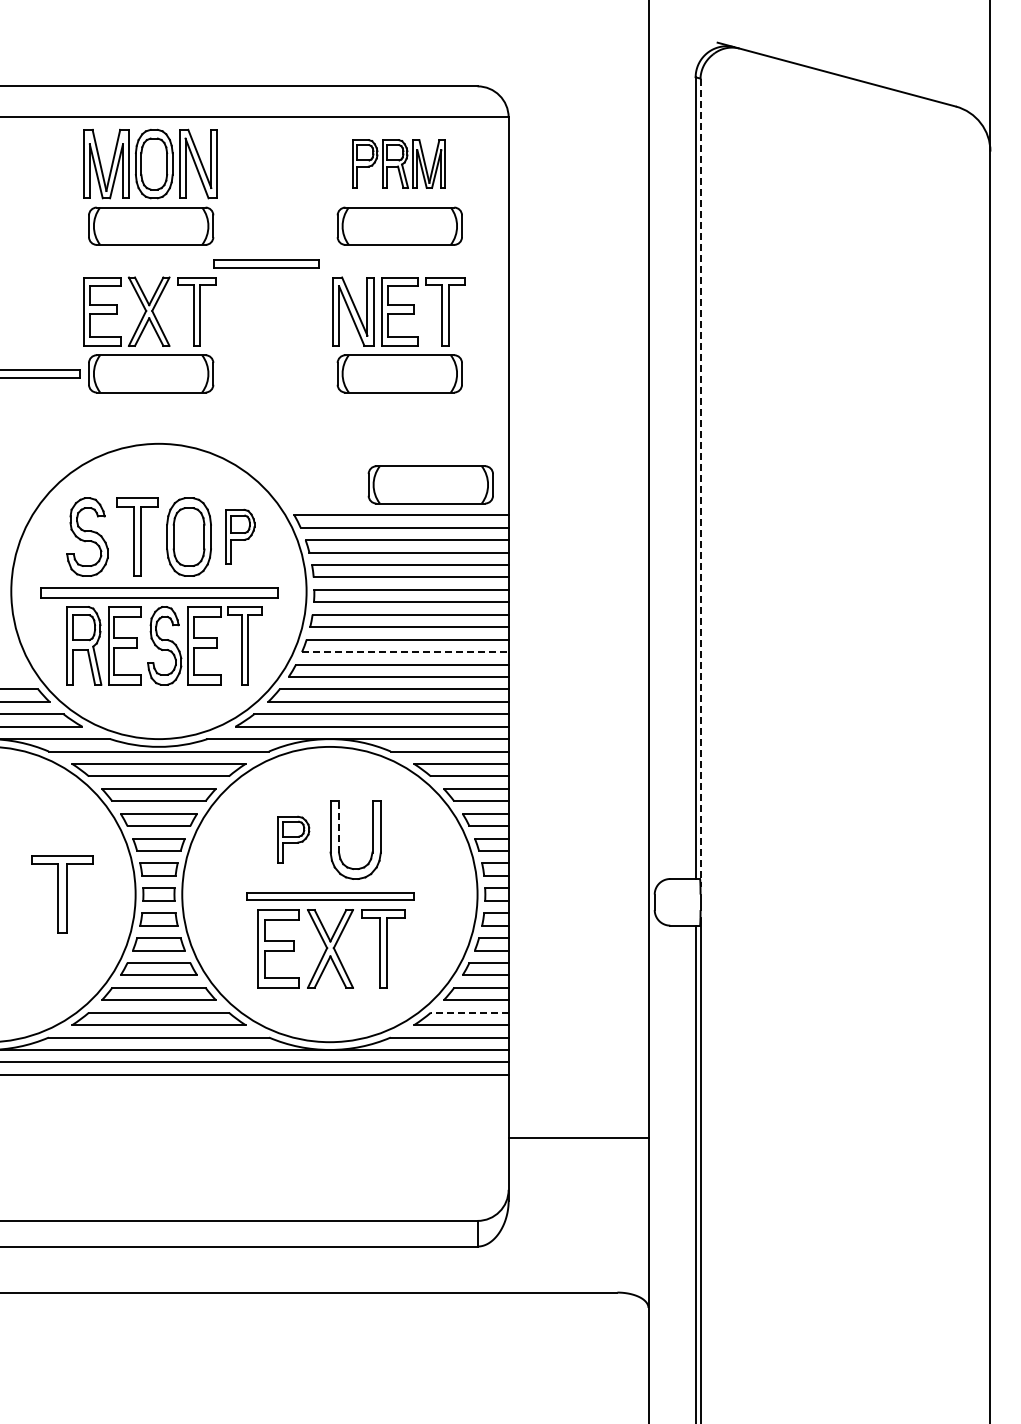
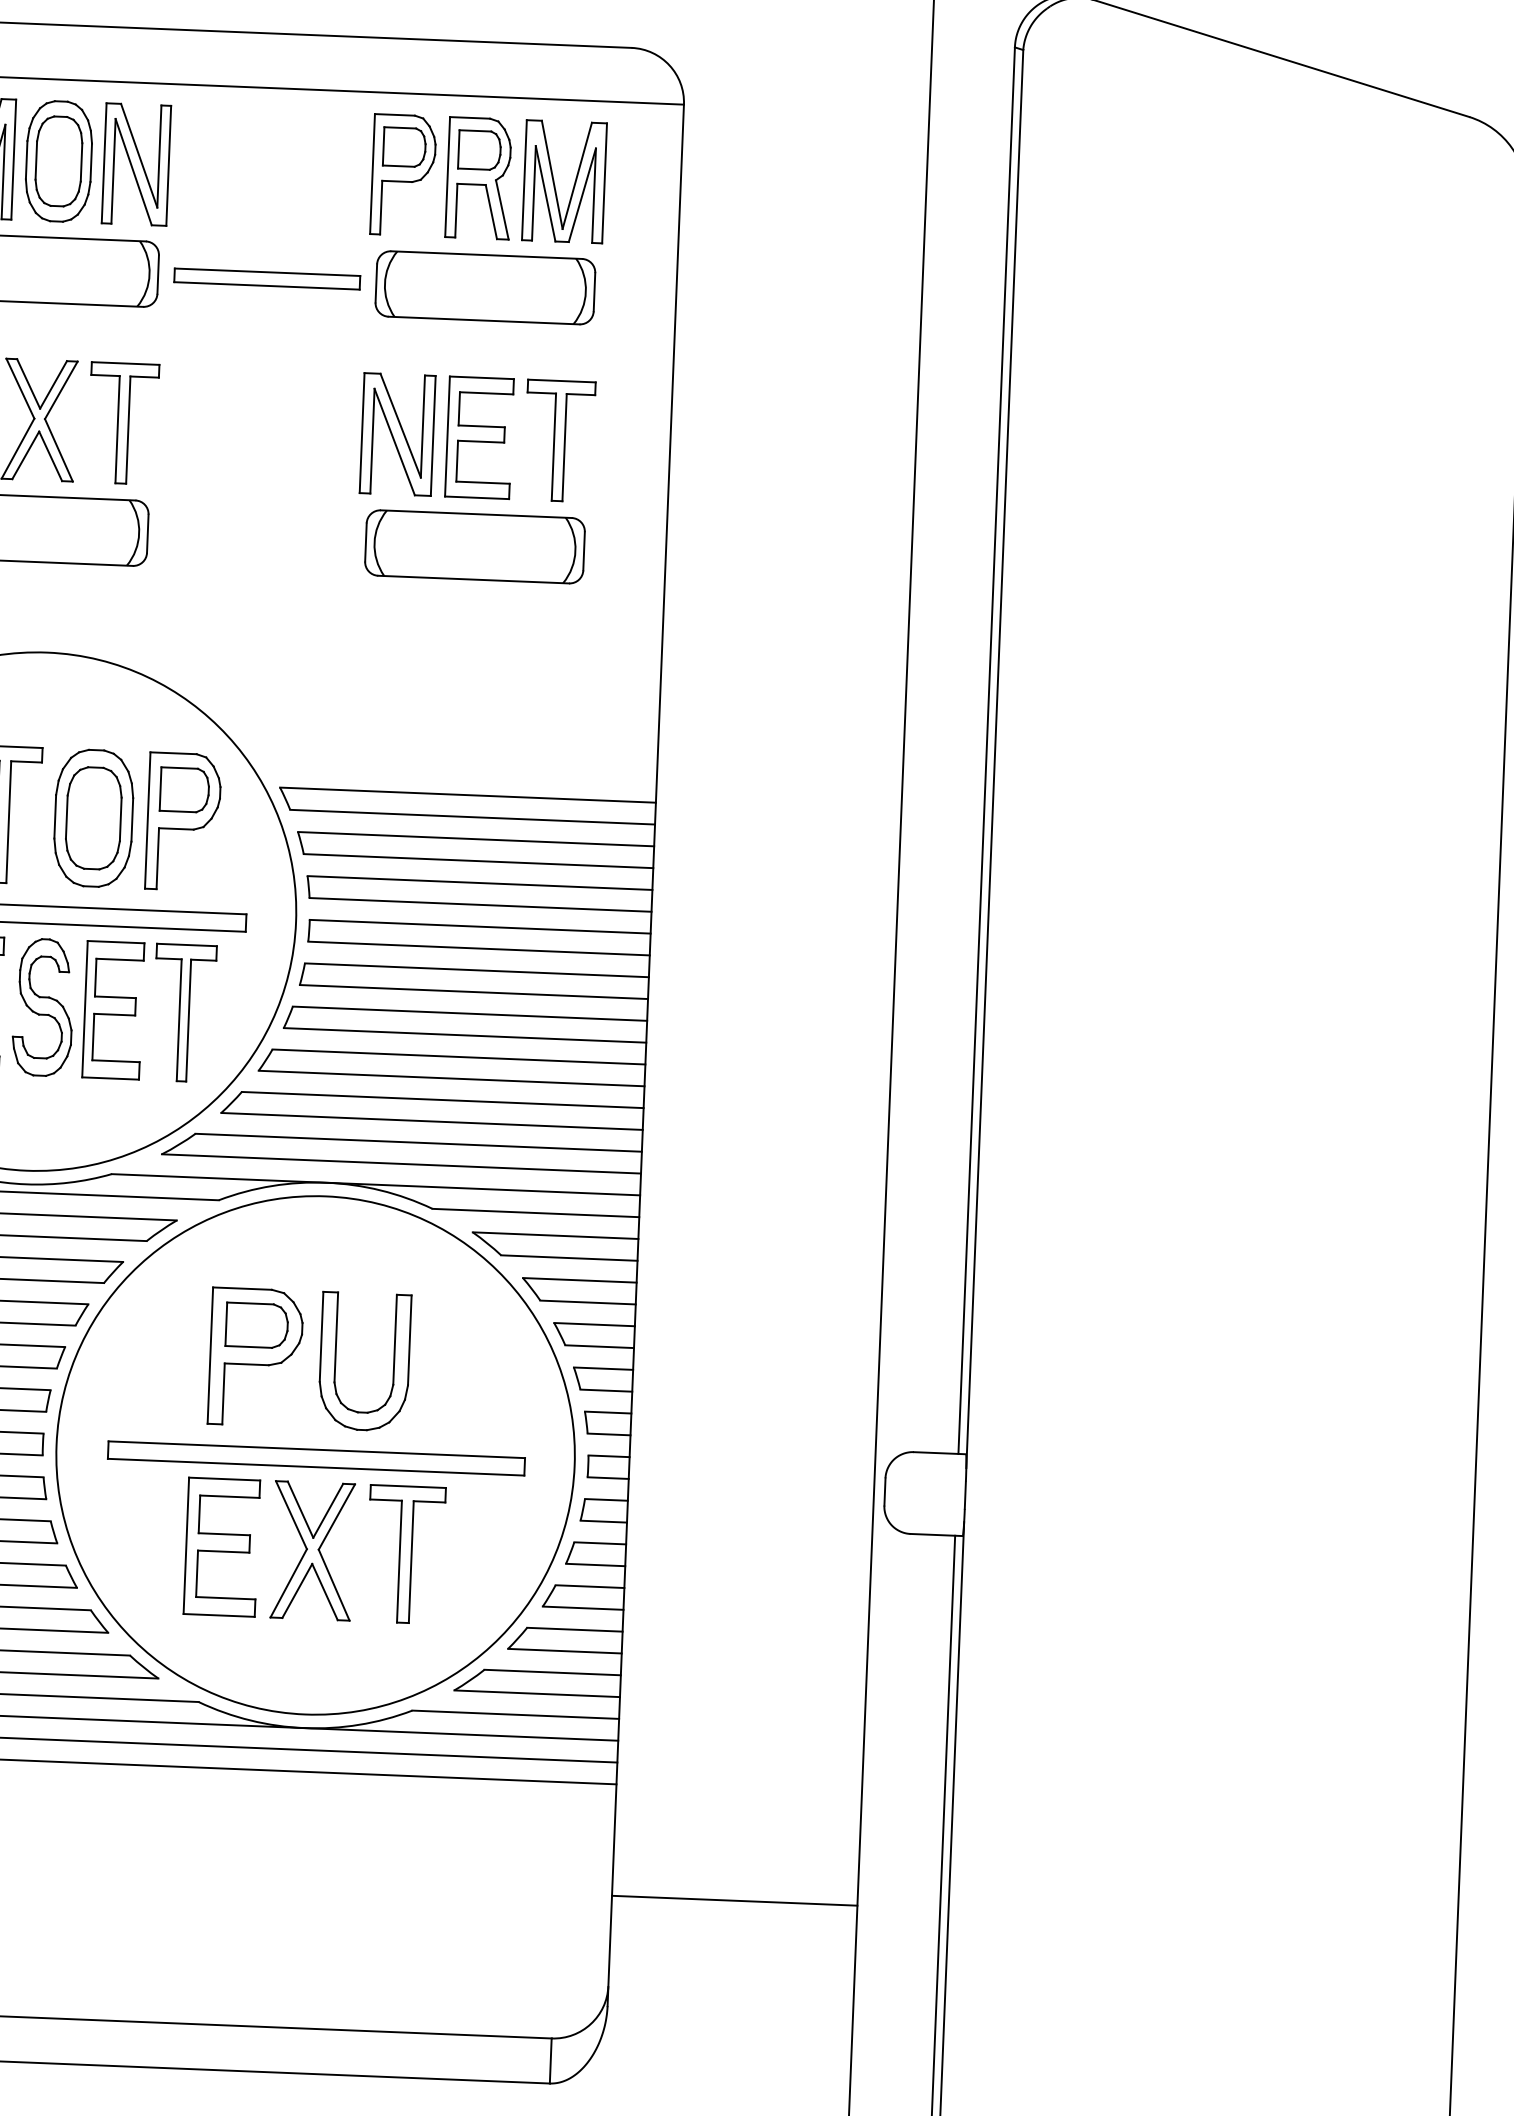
part: (398, 163) -> (487, 177), size x1.43
part: (266, 263) -> (267, 277), moved
line: (700, 483) -> (994, 760), dashed -> solid
part: (430, 484) -> (520, 743), removed
part: (240, 536) -> (183, 820), size x1.43
line: (405, 652) -> (465, 1036), dashed -> solid
line: (338, 826) -> (335, 1336), dashed -> solid
part: (293, 839) -> (255, 1356), size x1.67
part: (330, 895) -> (316, 1457), size x1.43
line: (469, 1012) -> (552, 1672), dashed -> solid

